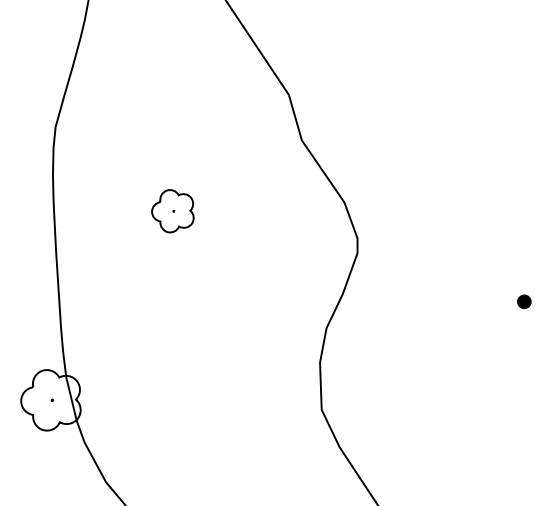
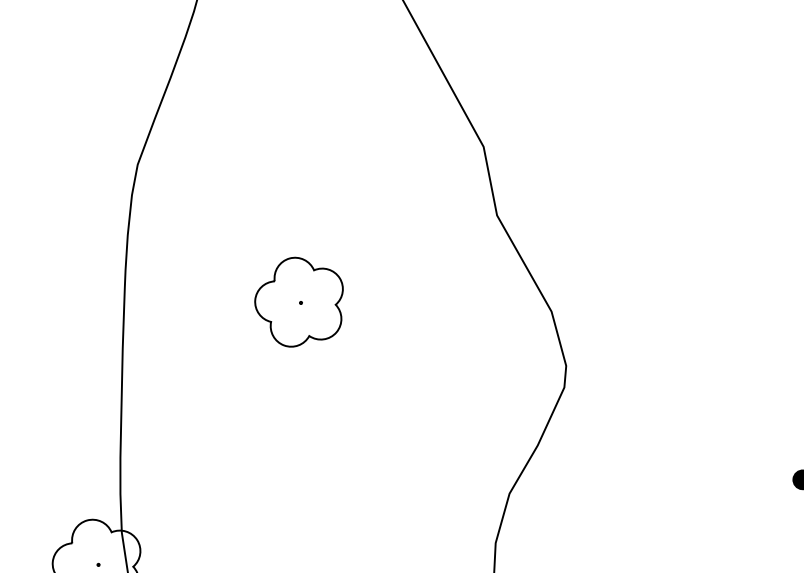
part: (172, 211) -> (298, 303), size x1.43

